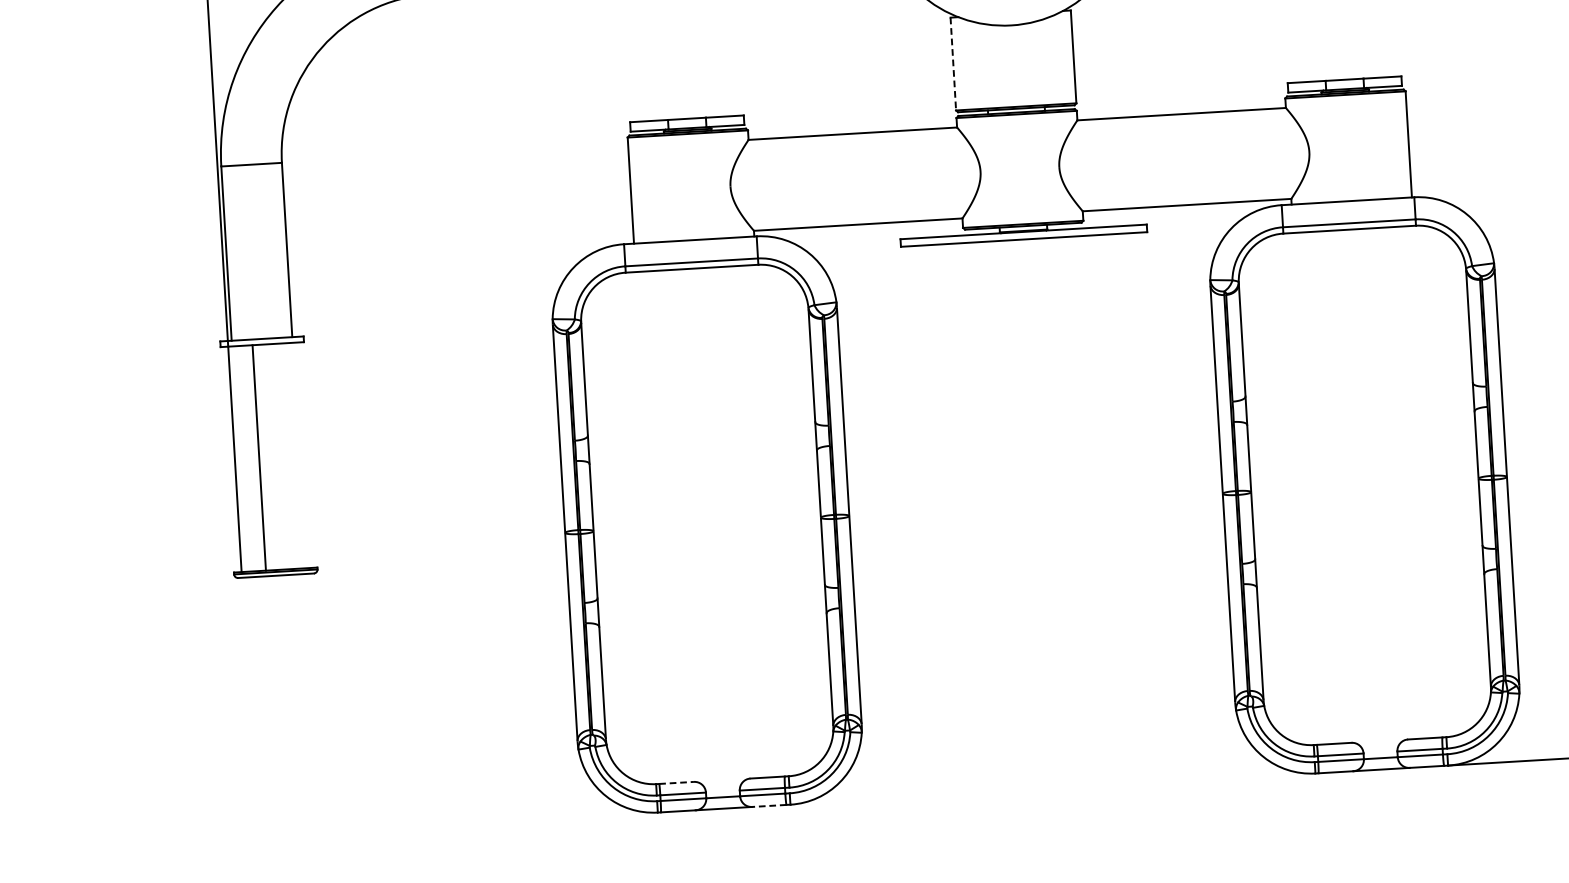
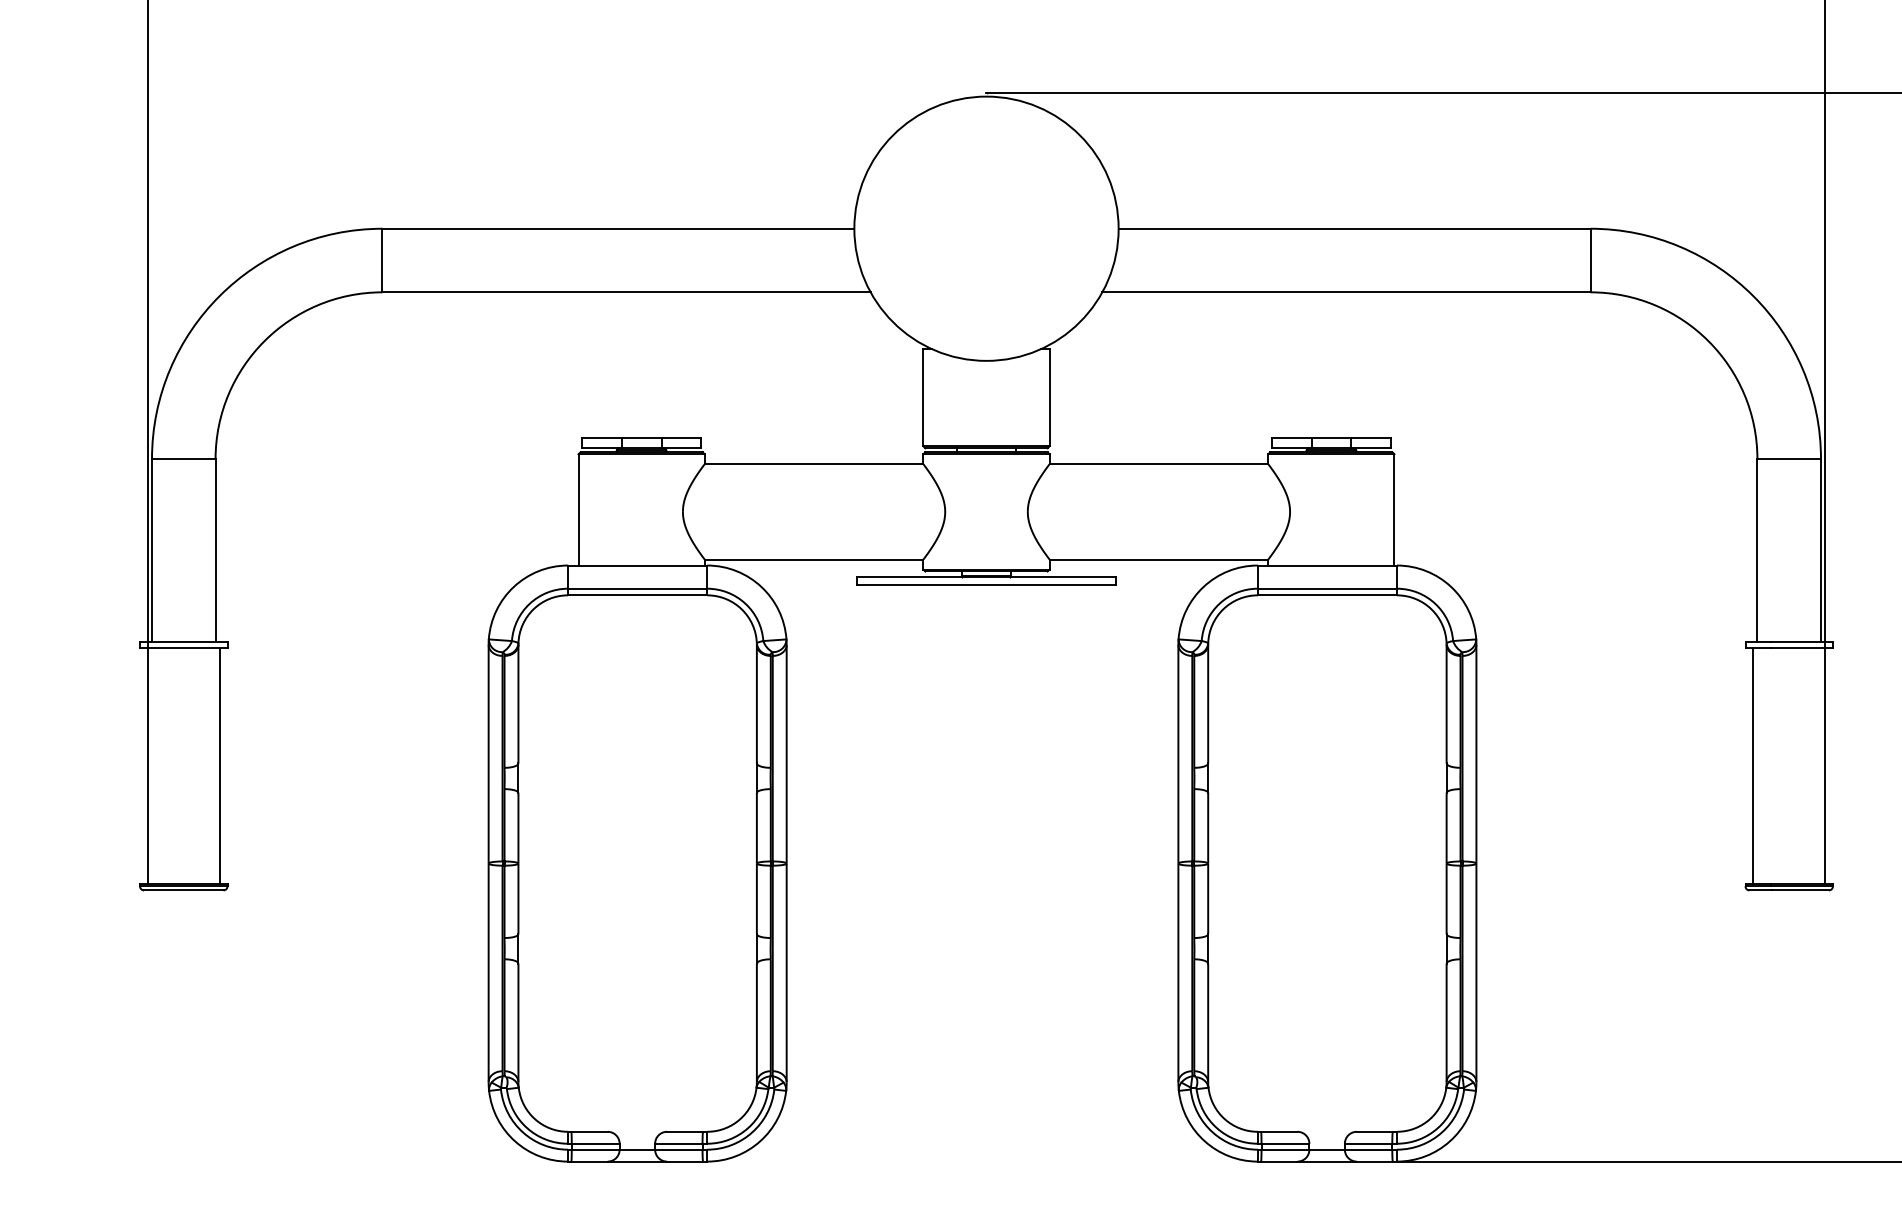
line: (953, 63) -> (923, 397), dashed -> solid
line: (259, 457) -> (219, 765), moved
line: (677, 782) -> (590, 1131), dashed -> solid
line: (768, 805) -> (684, 1161), dashed -> solid

